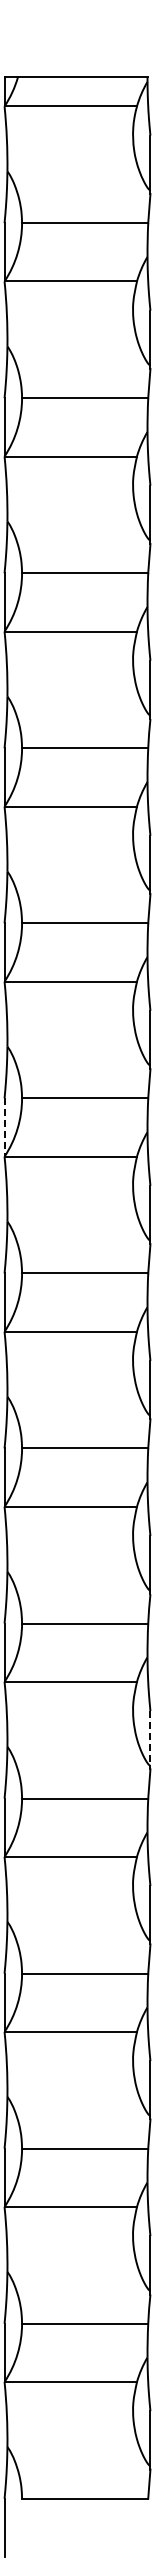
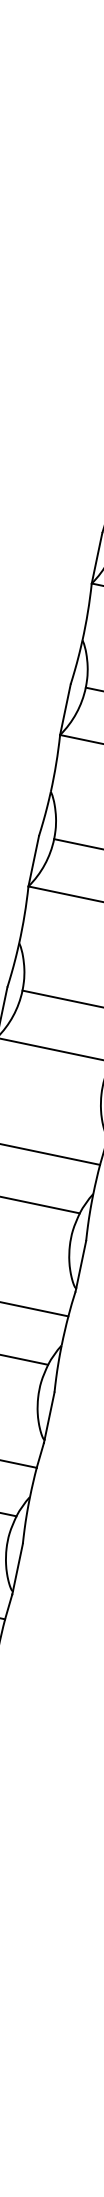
line: (4, 1128) -> (33, 862), dashed -> solid
line: (150, 1738) -> (49, 1416), dashed -> solid

